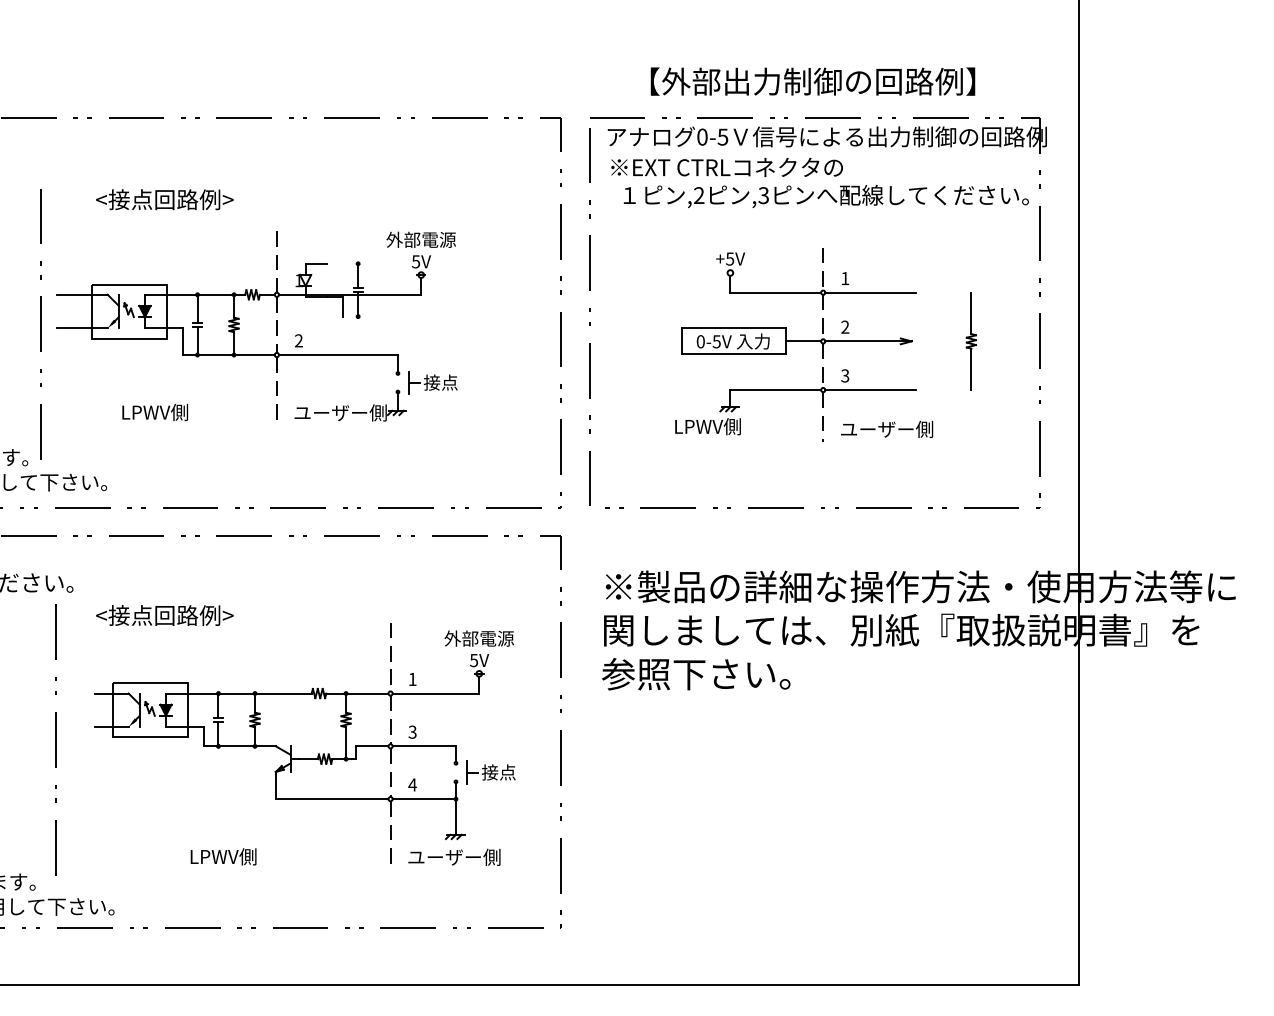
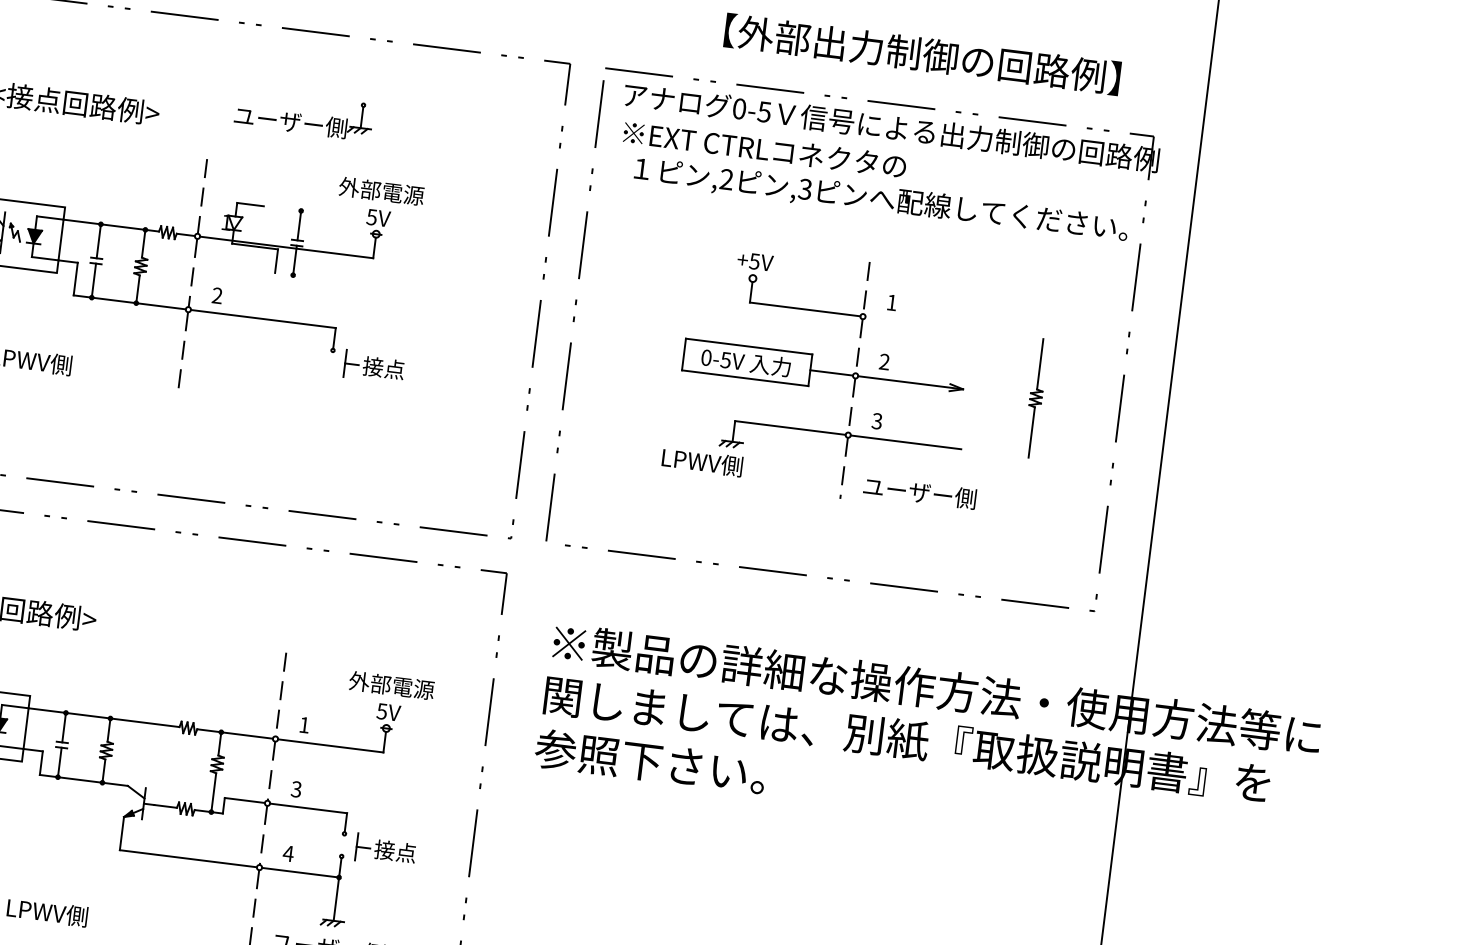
text: (812, 81) -> (921, 54), moved
line: (870, 292) -> (920, 323), removed
part: (350, 405) -> (303, 114), moved

